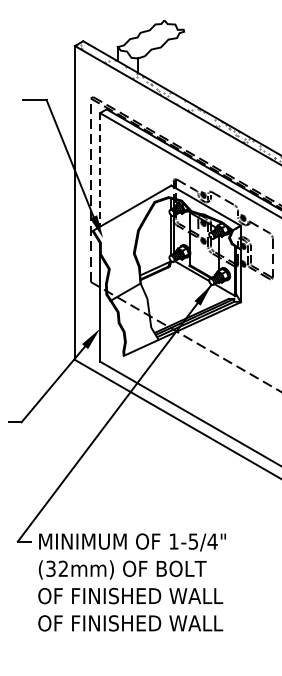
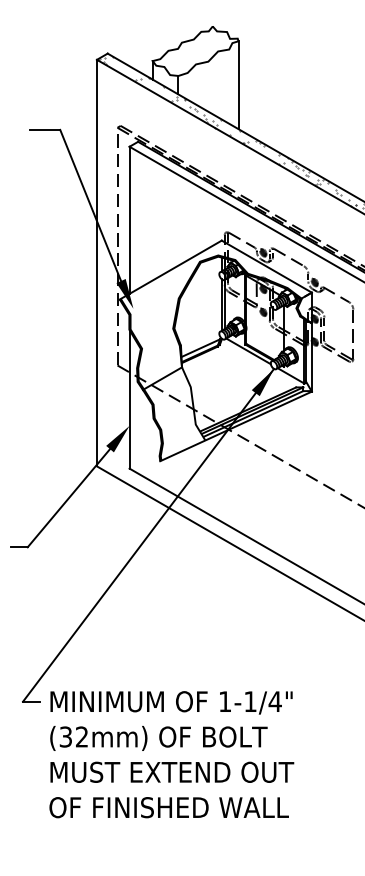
line: (184, 65) -> (238, 85), added
line: (100, 169) -> (130, 219), dashed -> solid
text: (193, 541) -> (250, 701), 1-5/4" -> 1-1/4"
text: (132, 596) -> (171, 772), OF FINISHED WALL -> MUST EXTEND OUT

